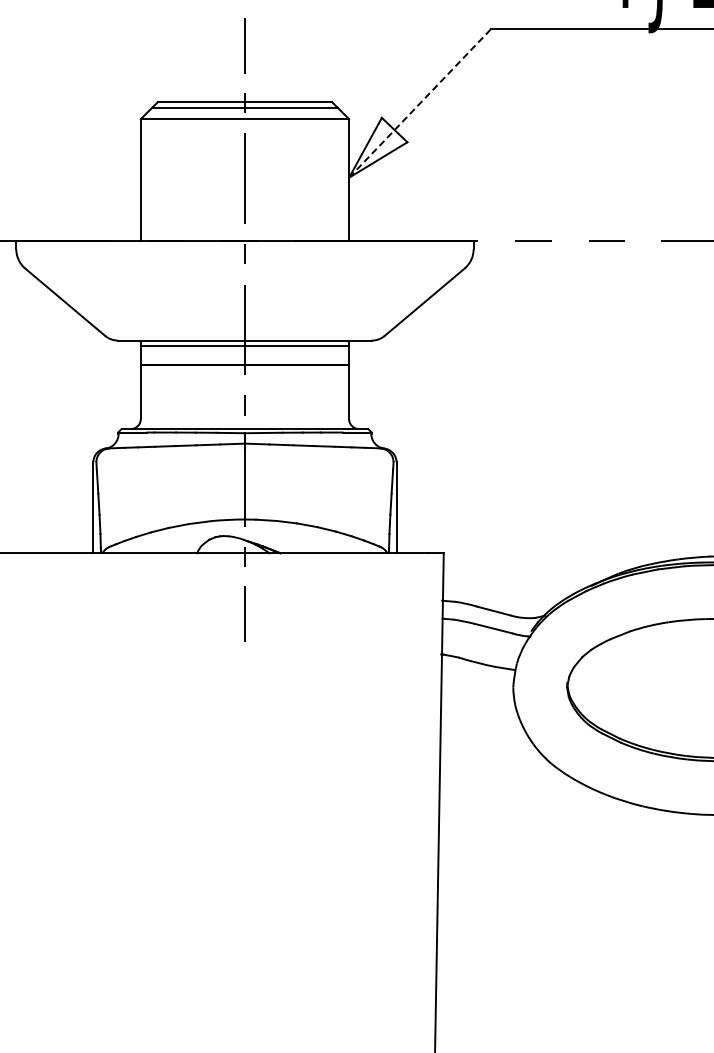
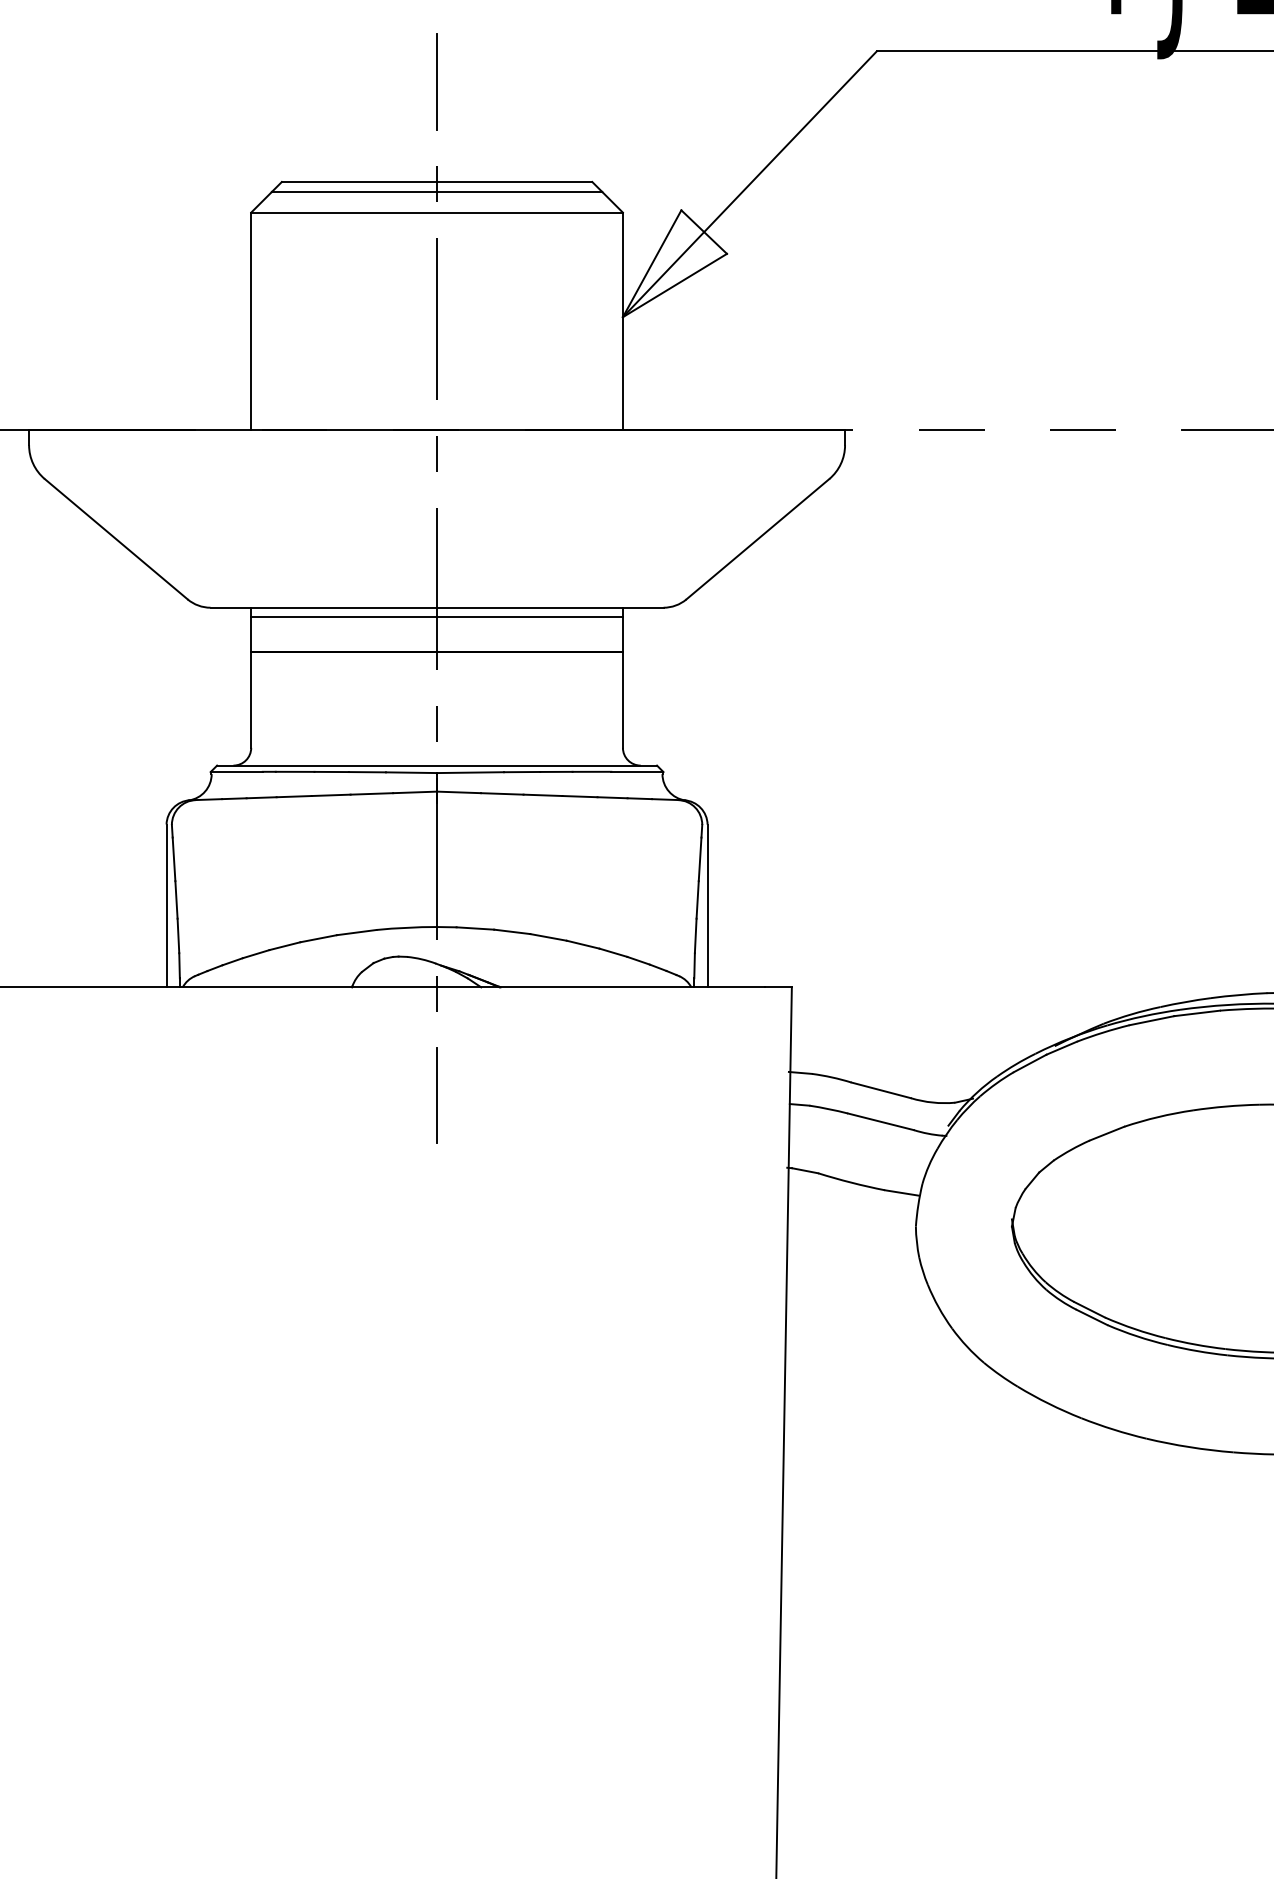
line: (420, 103) -> (750, 184), dashed -> solid

